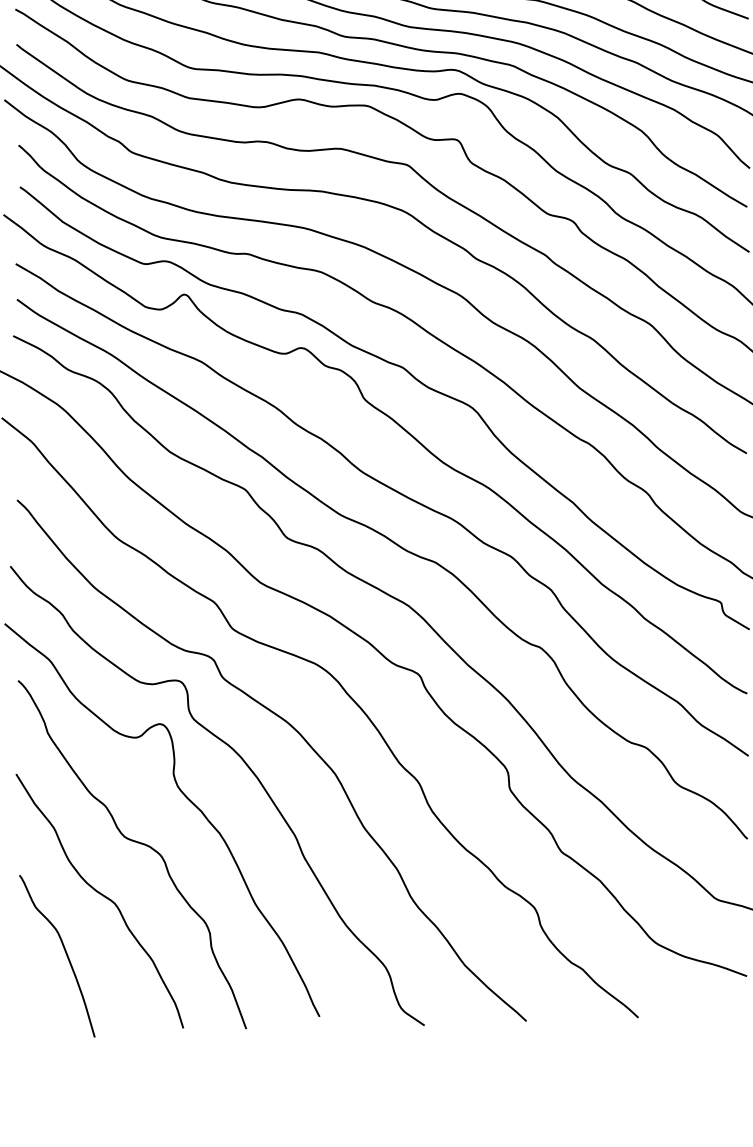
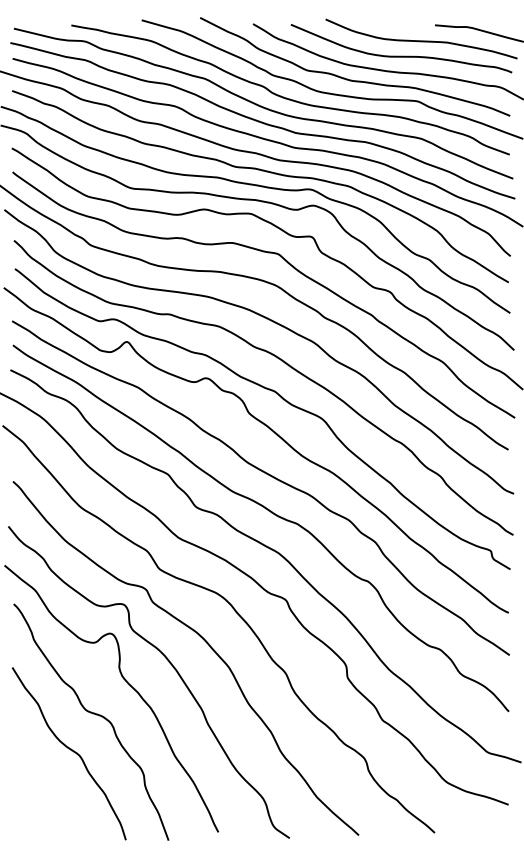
curve: (64, 953) -> (45, 789), removed

